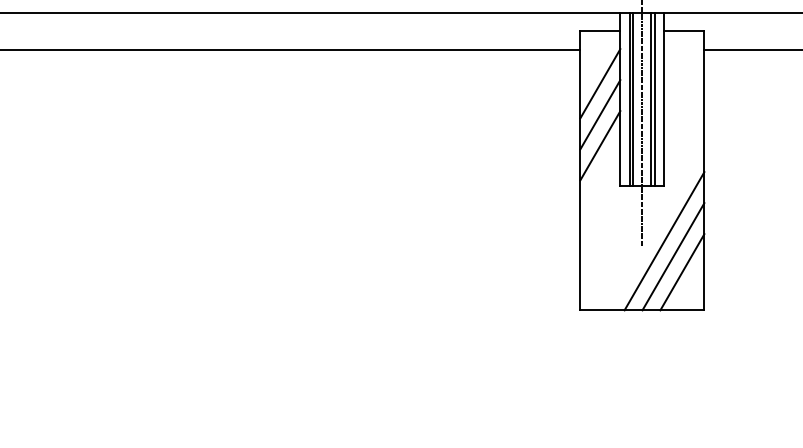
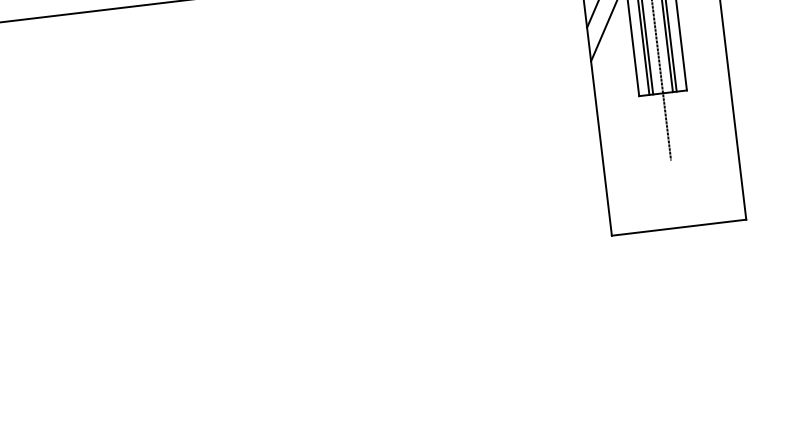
line: (600, 145) -> (612, 54), removed
line: (664, 241) -> (694, 150), removed
line: (673, 256) -> (705, 165), removed
line: (682, 272) -> (717, 181), removed

